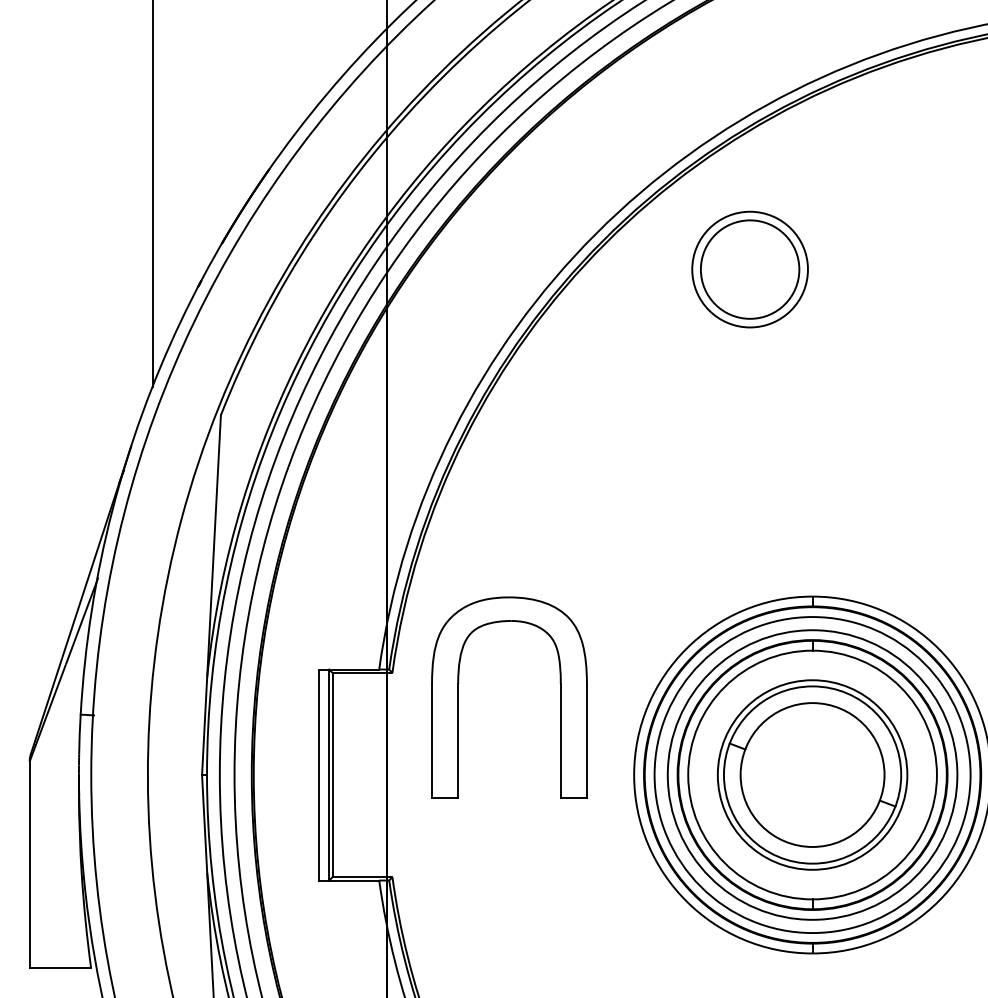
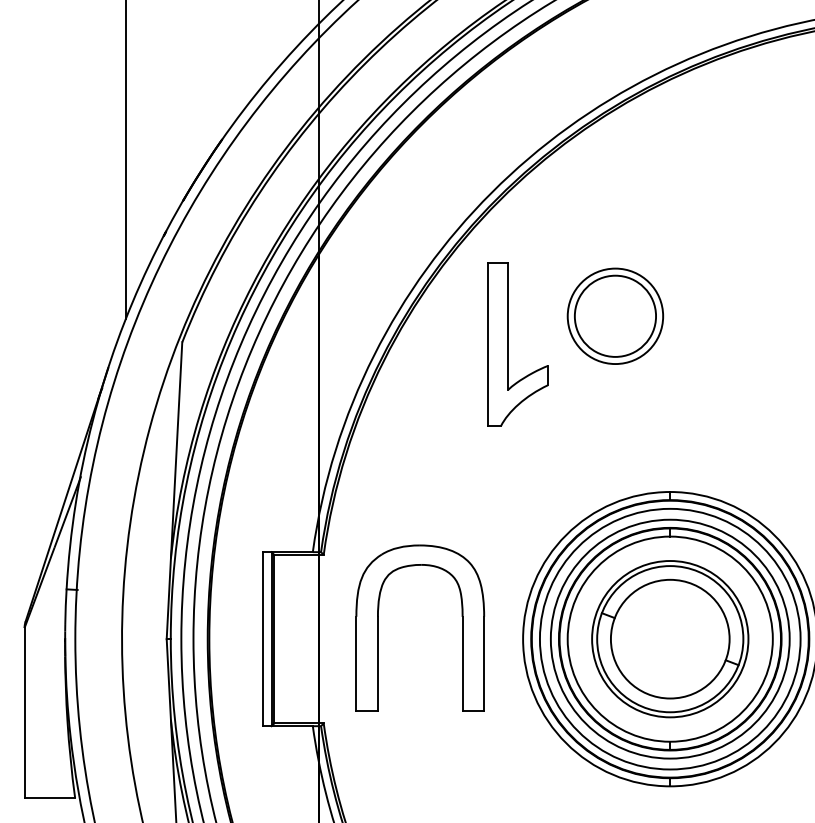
part: (749, 269) -> (614, 316), moved
part: (616, 417) -> (508, 344), added
part: (458, 697) -> (378, 628), moved

